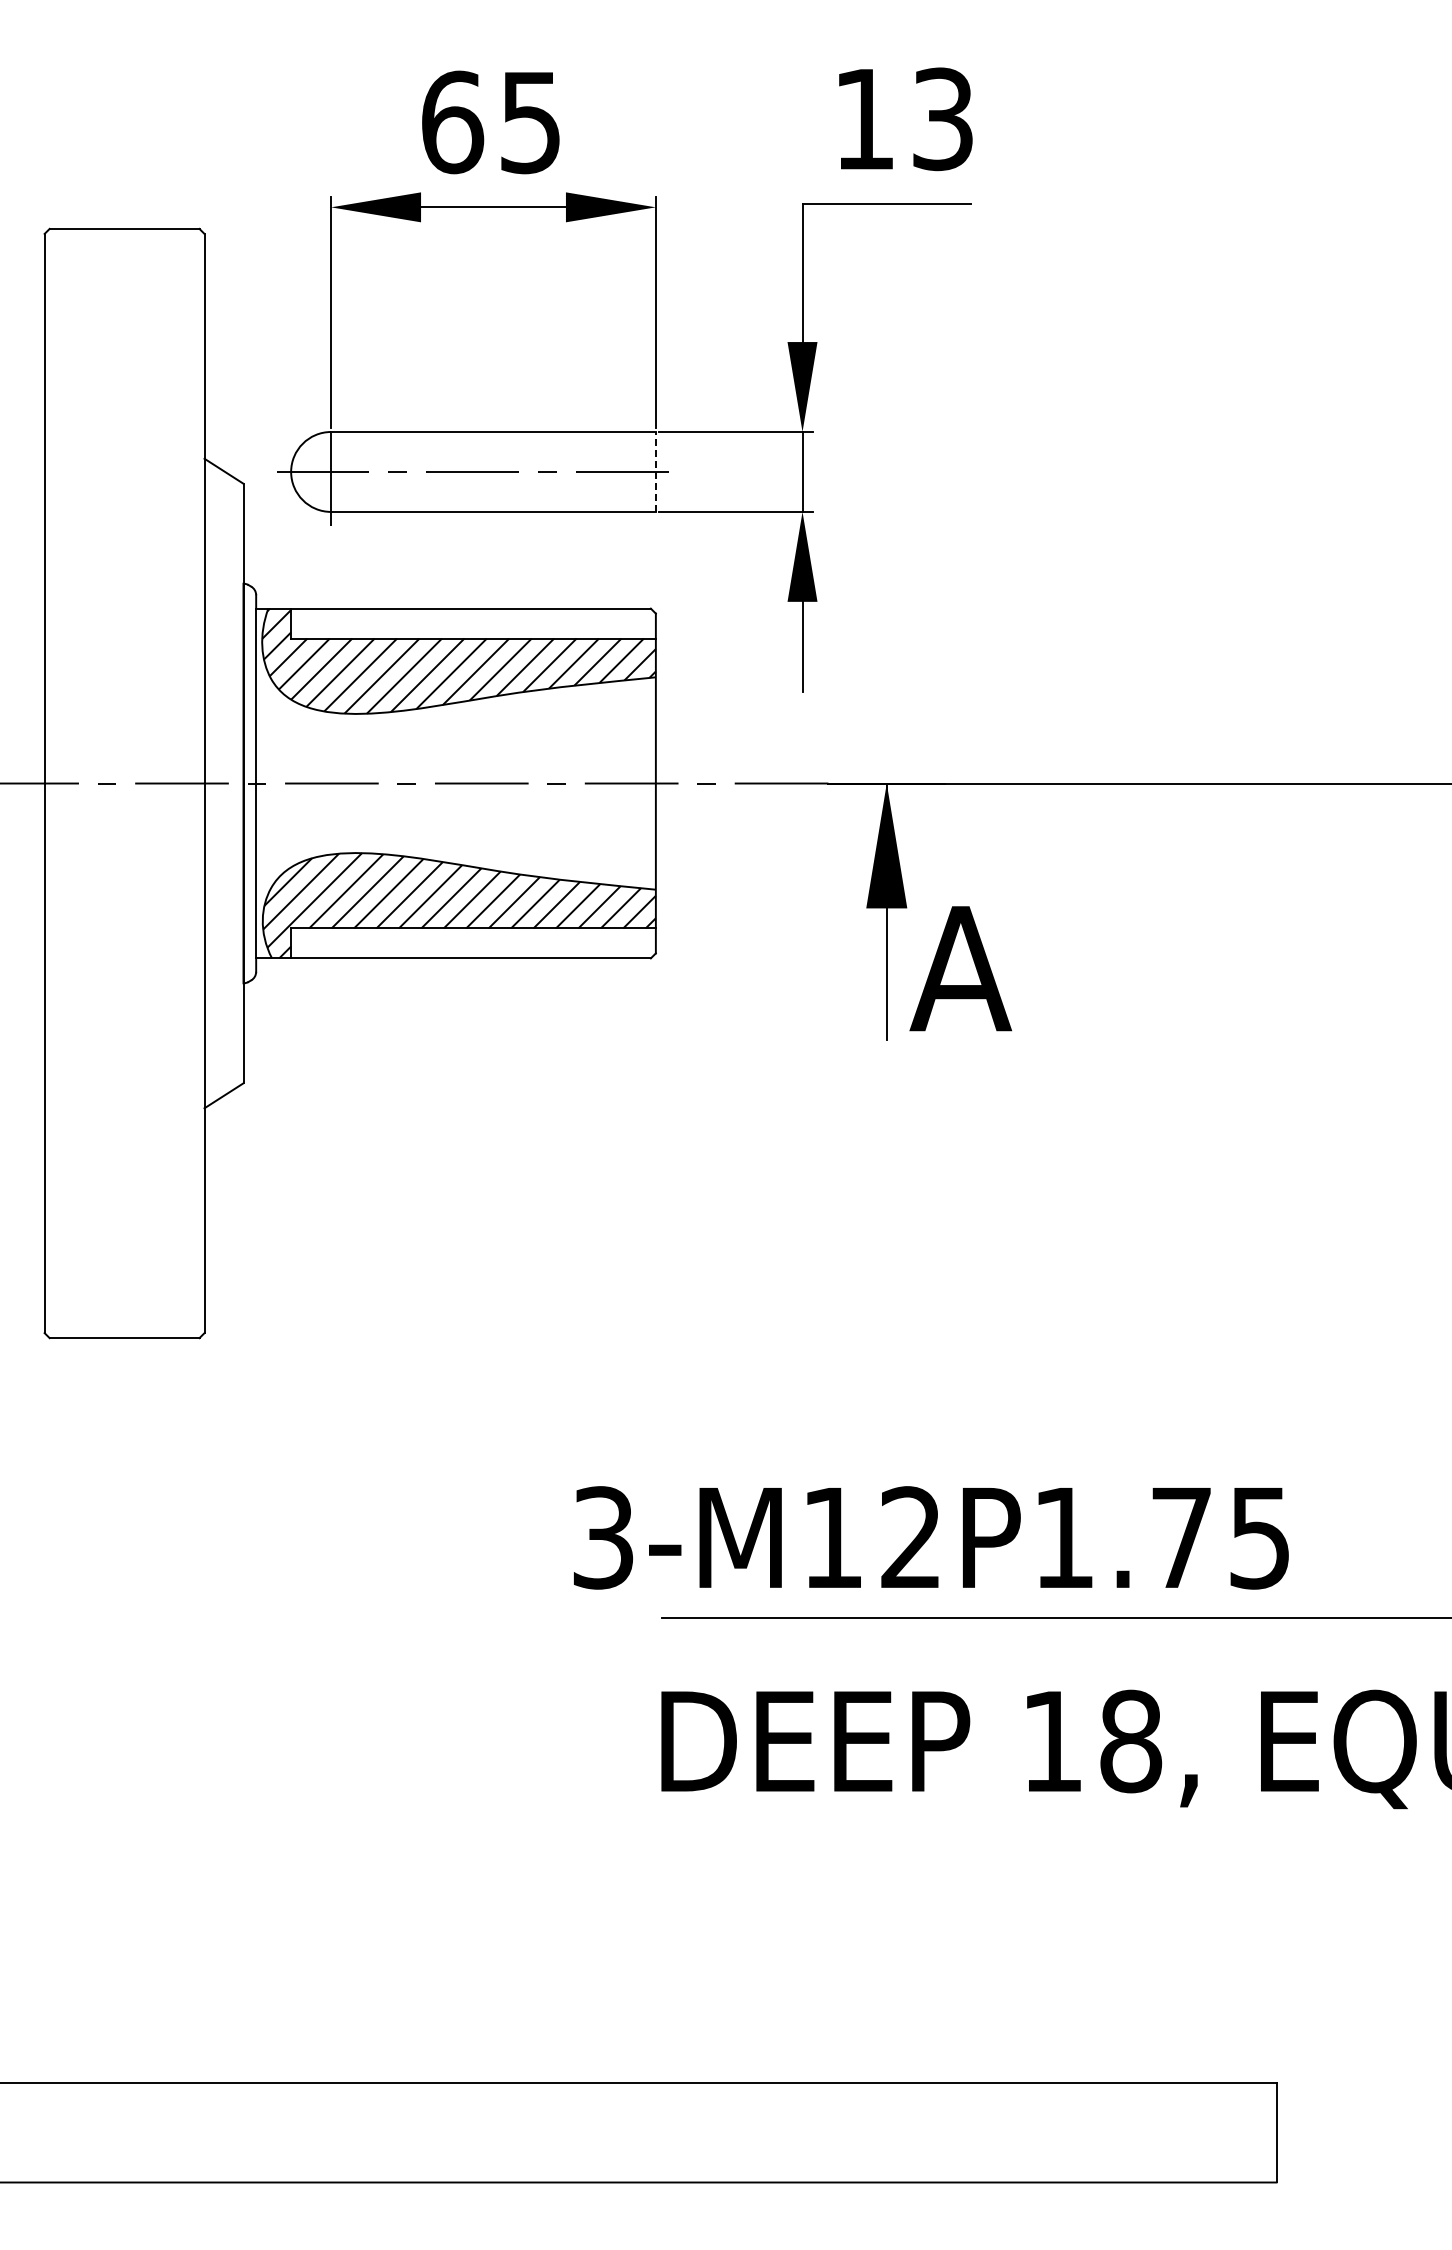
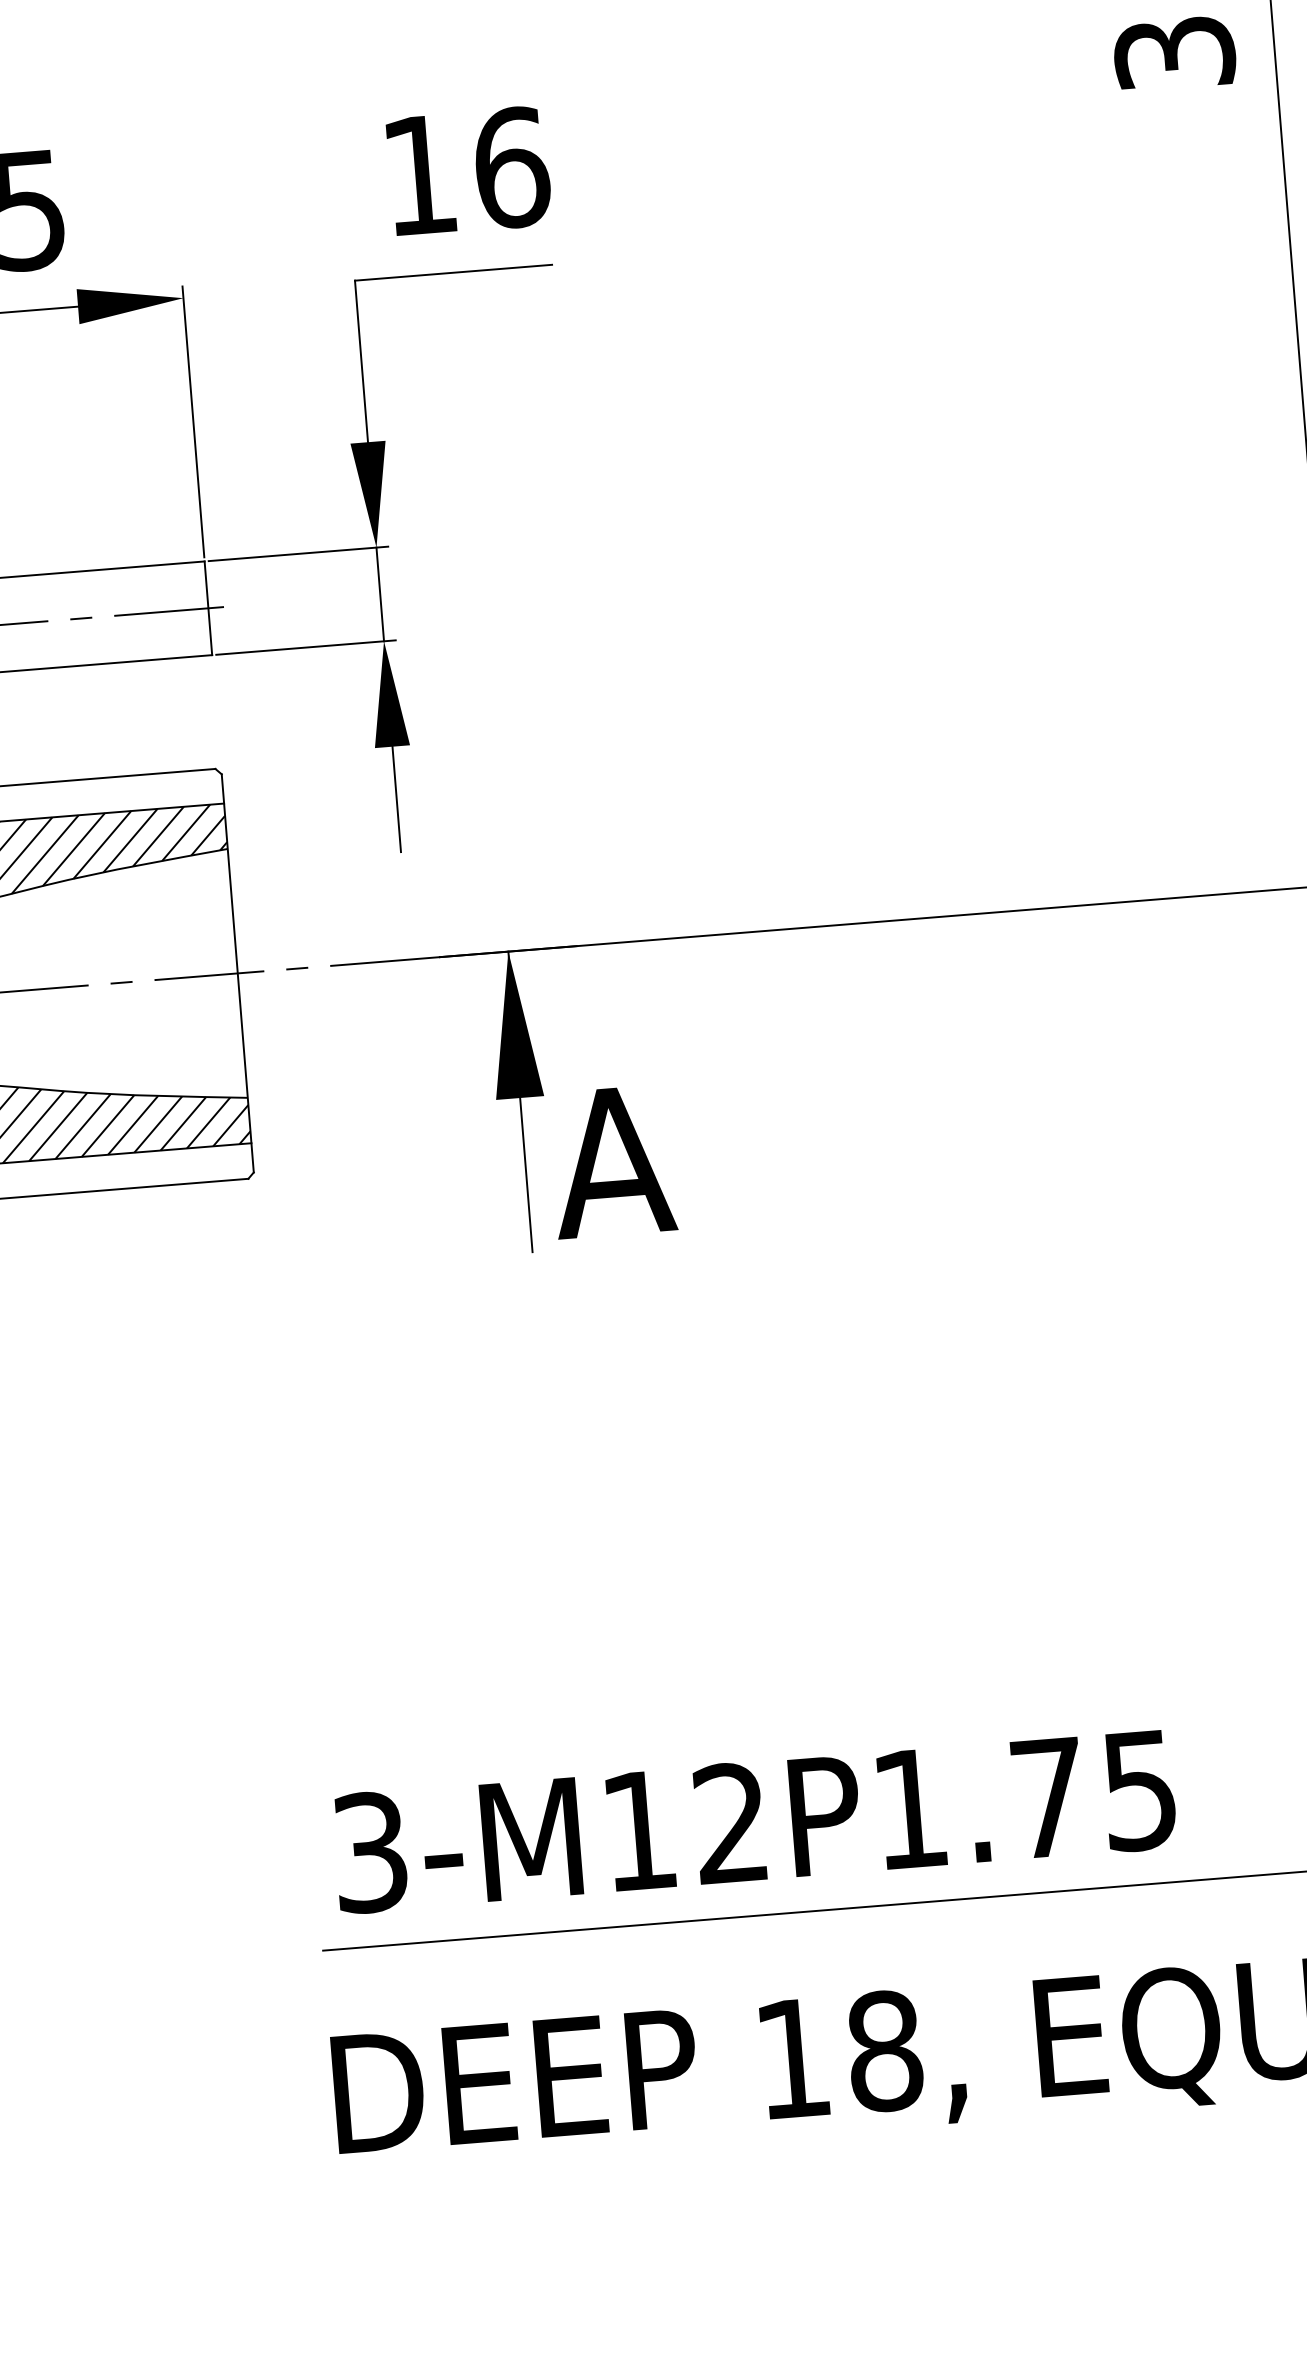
text: (943, 119) -> (512, 168), 13 -> 16
line: (655, 471) -> (207, 607), dashed -> solid
text: (931, 1537) -> (754, 1821), moved

